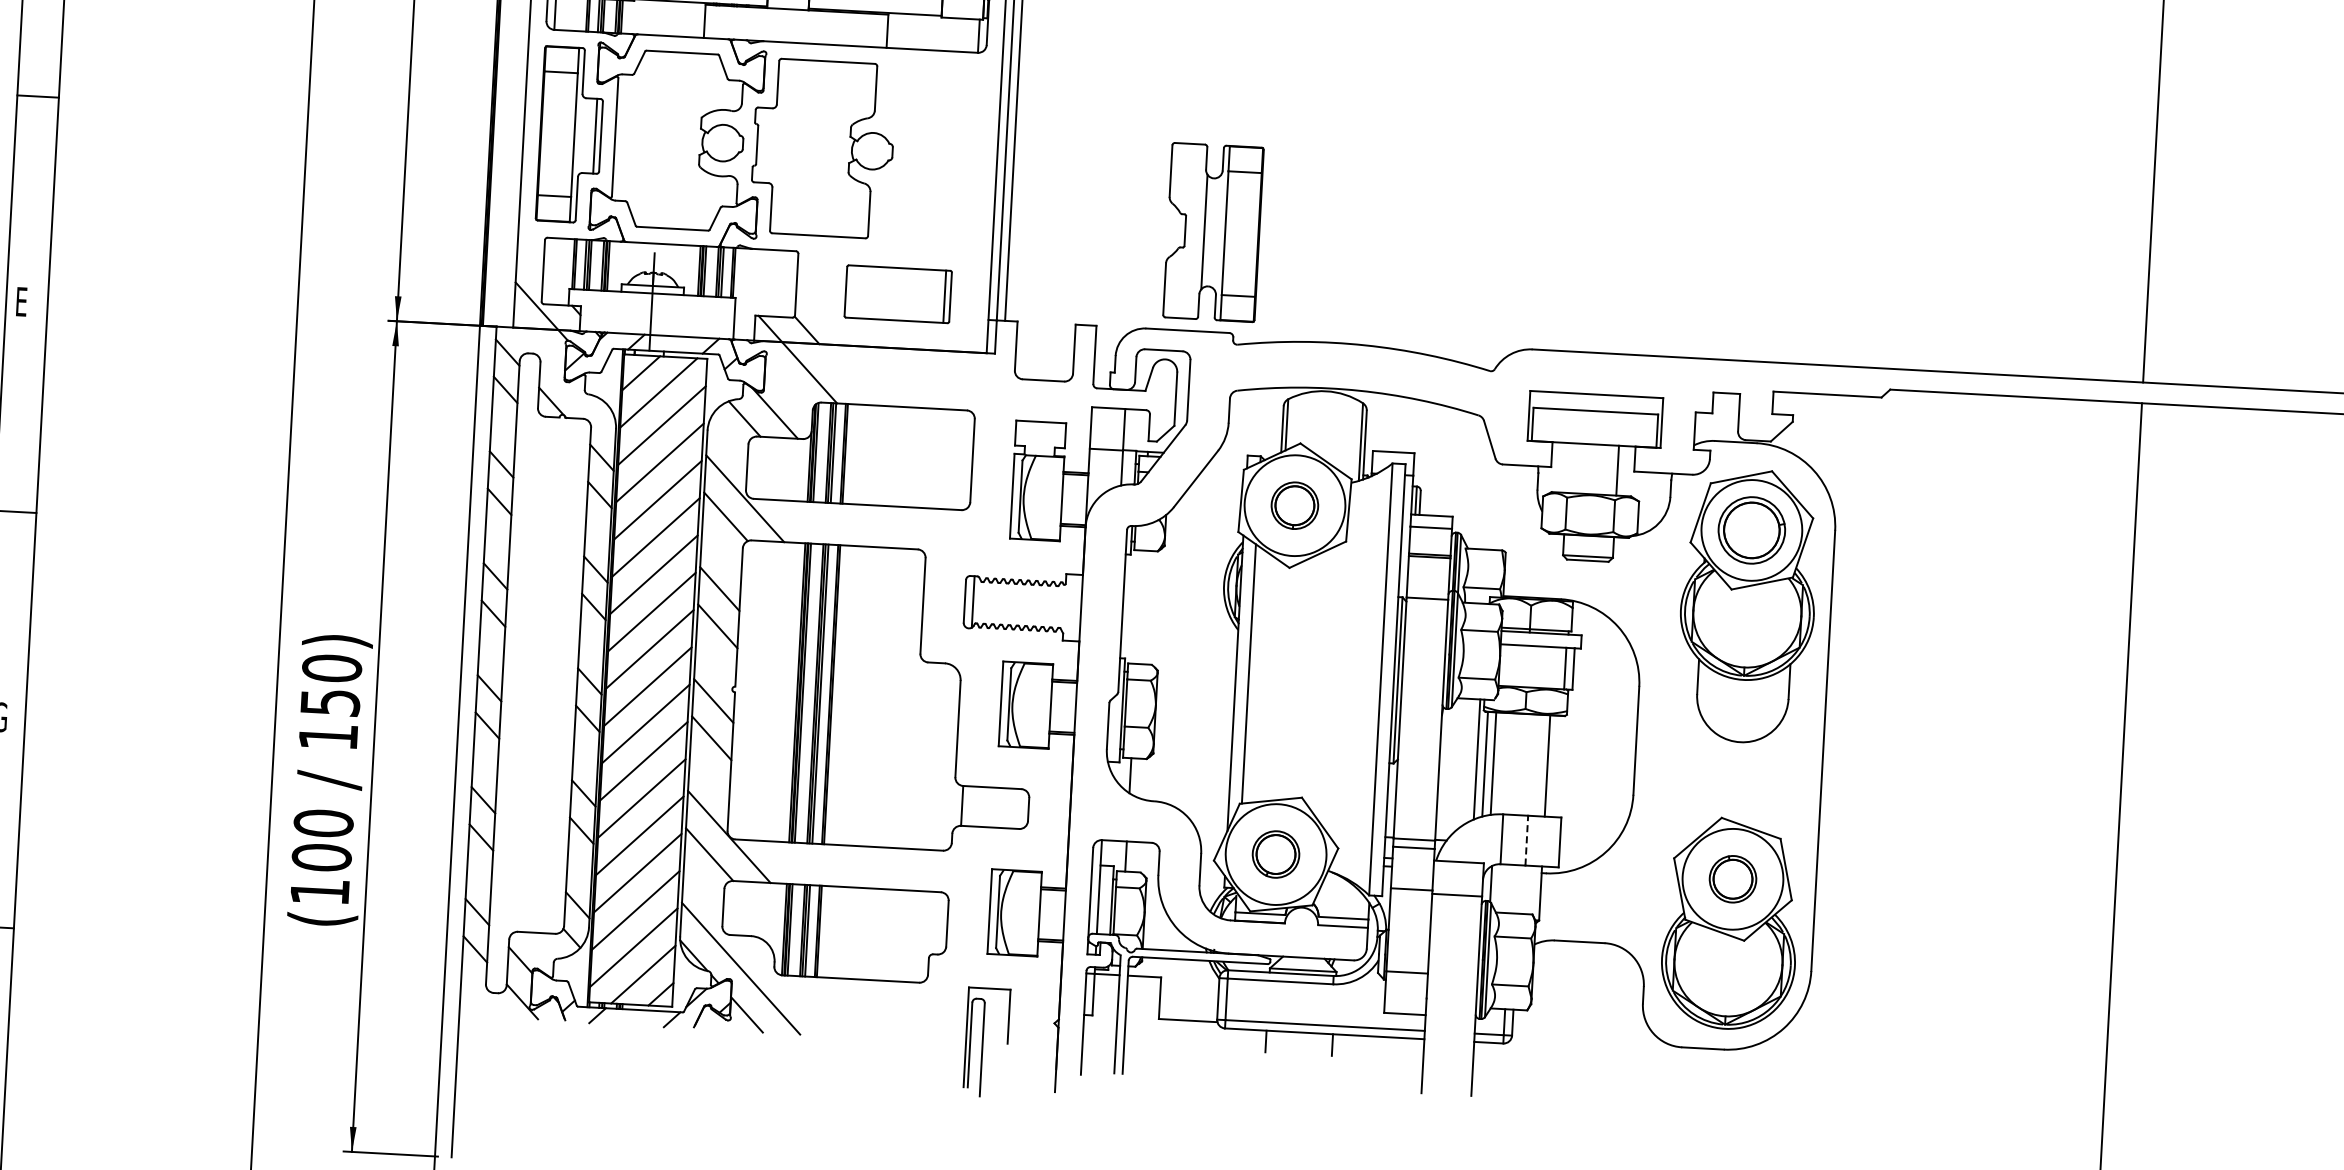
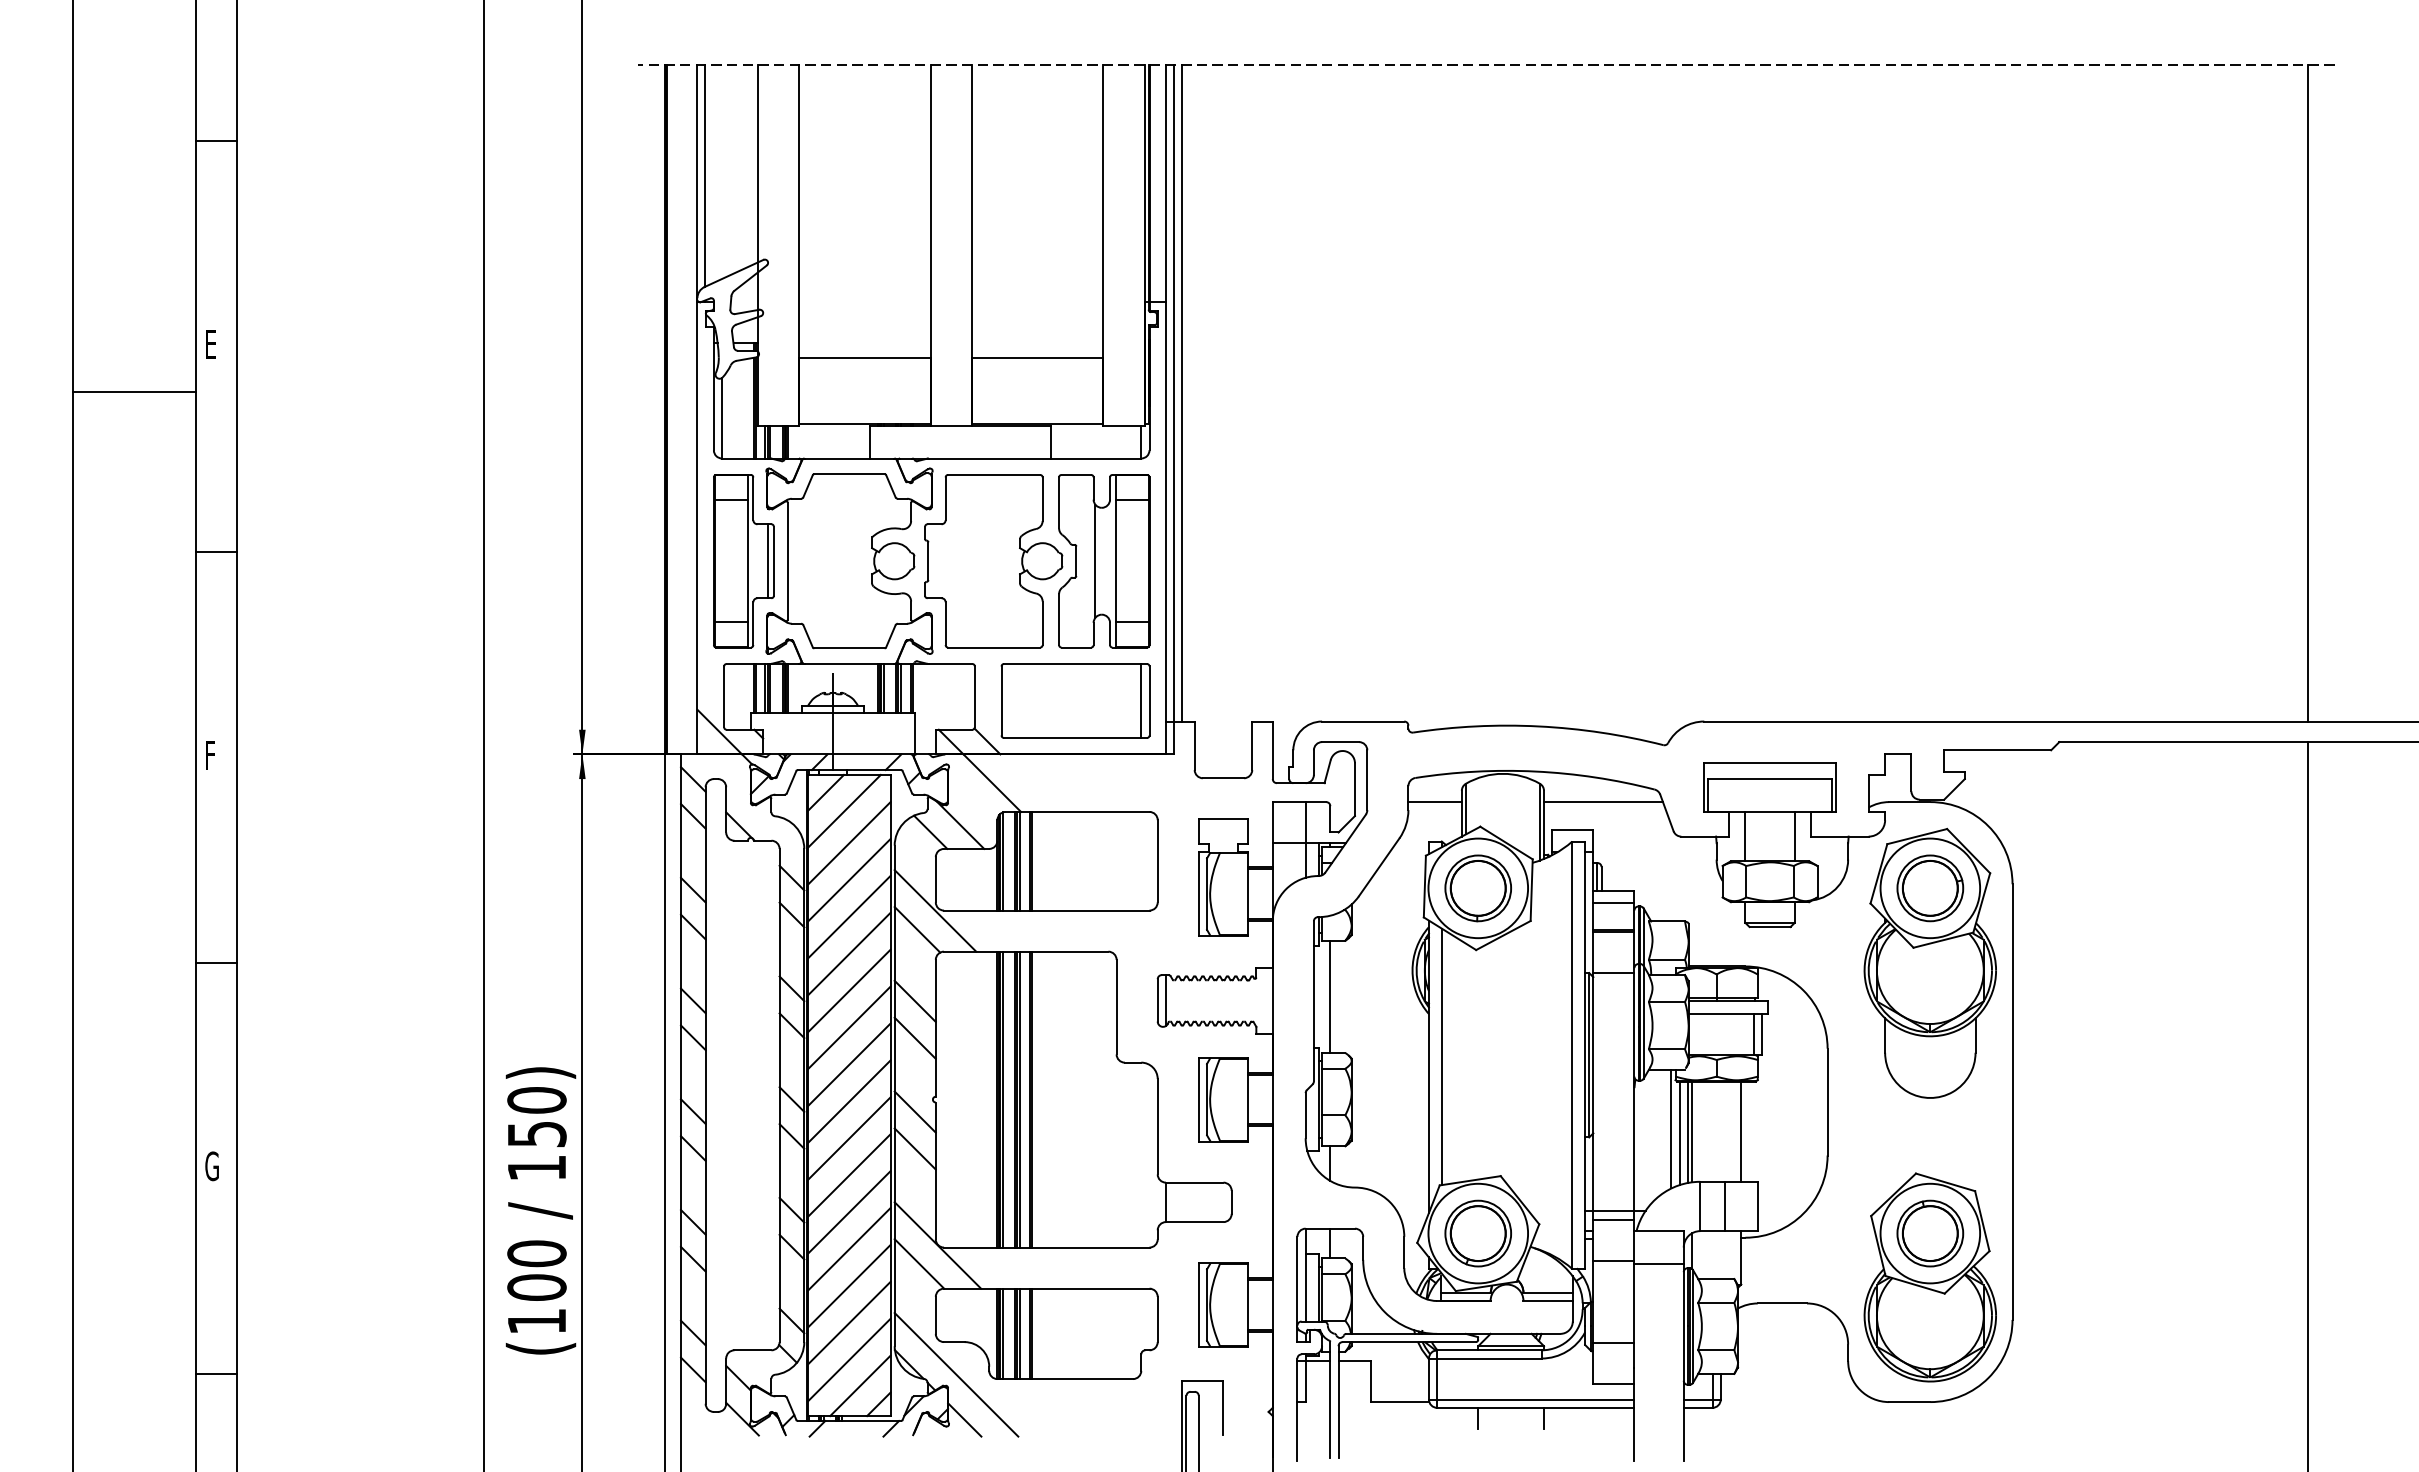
part: (1213, 232) -> (1104, 561), moved
part: (898, 293) -> (1075, 700), size x1.43
text: (22, 302) -> (211, 755), E -> F
line: (1255, 416) -> (1434, 802), added
line: (1426, 425) -> (1603, 802), added
line: (1567, 467) -> (1745, 836), added
part: (1294, 505) -> (1477, 888), size x1.43
line: (1139, 606) -> (1330, 996), added
line: (1497, 763) -> (1691, 1131), added
line: (1526, 840) -> (1724, 1206), dashed -> solid
part: (1275, 854) -> (1477, 1233), size x1.43
part: (1733, 879) -> (1930, 1233), size x1.43

